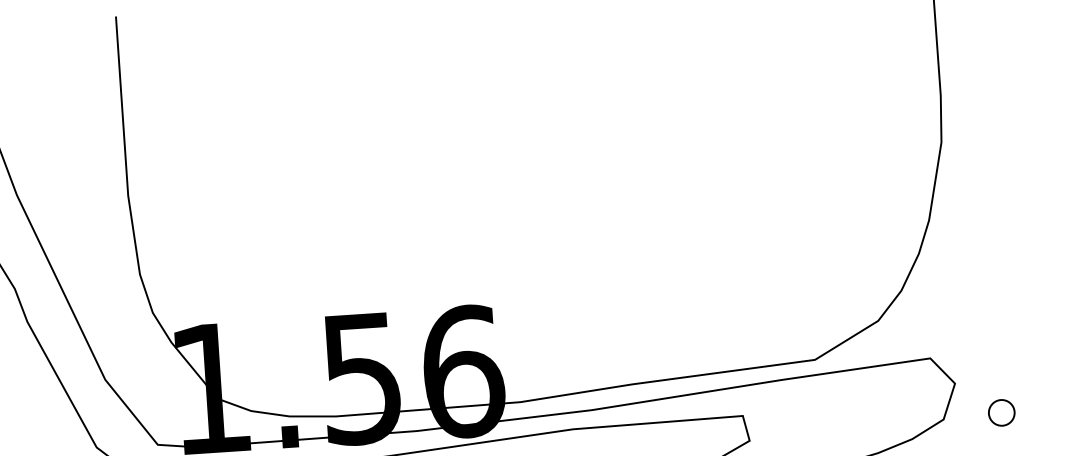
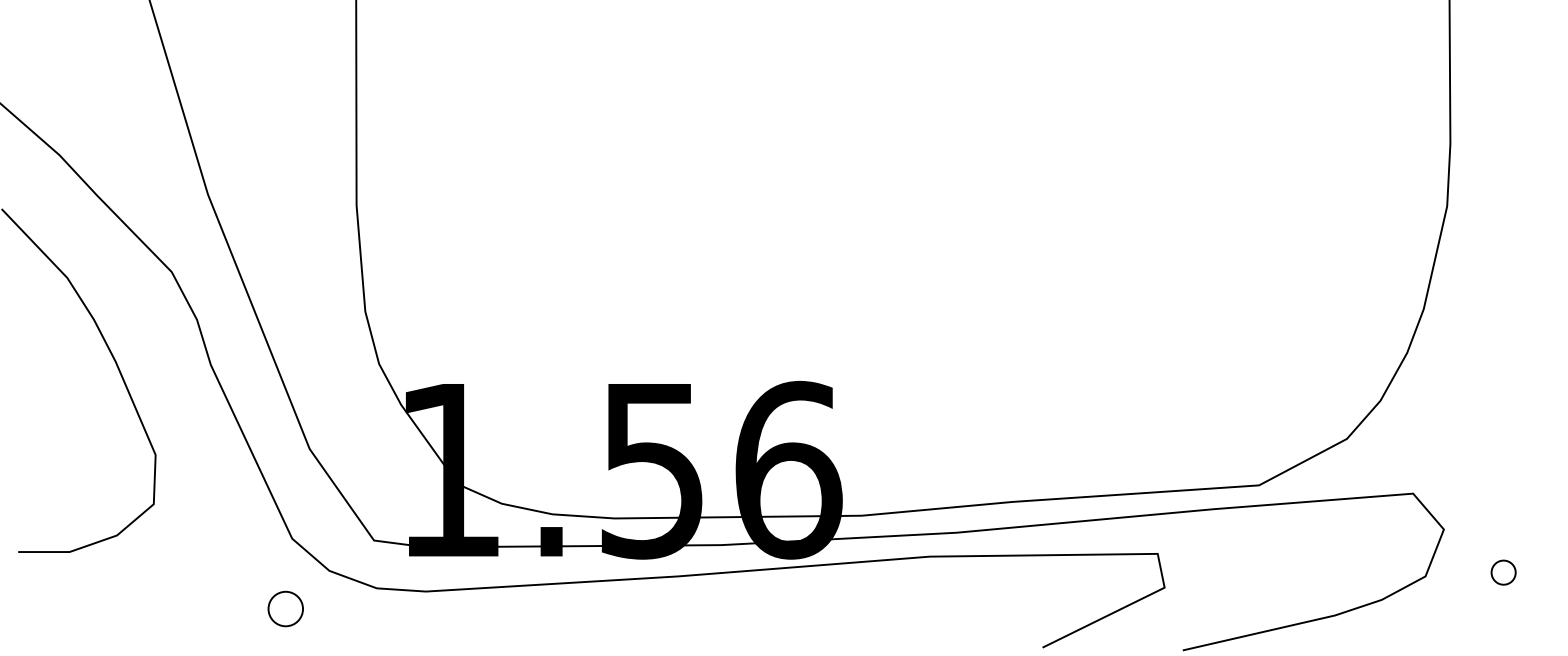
part: (1001, 412) -> (1503, 572), size x0.7

